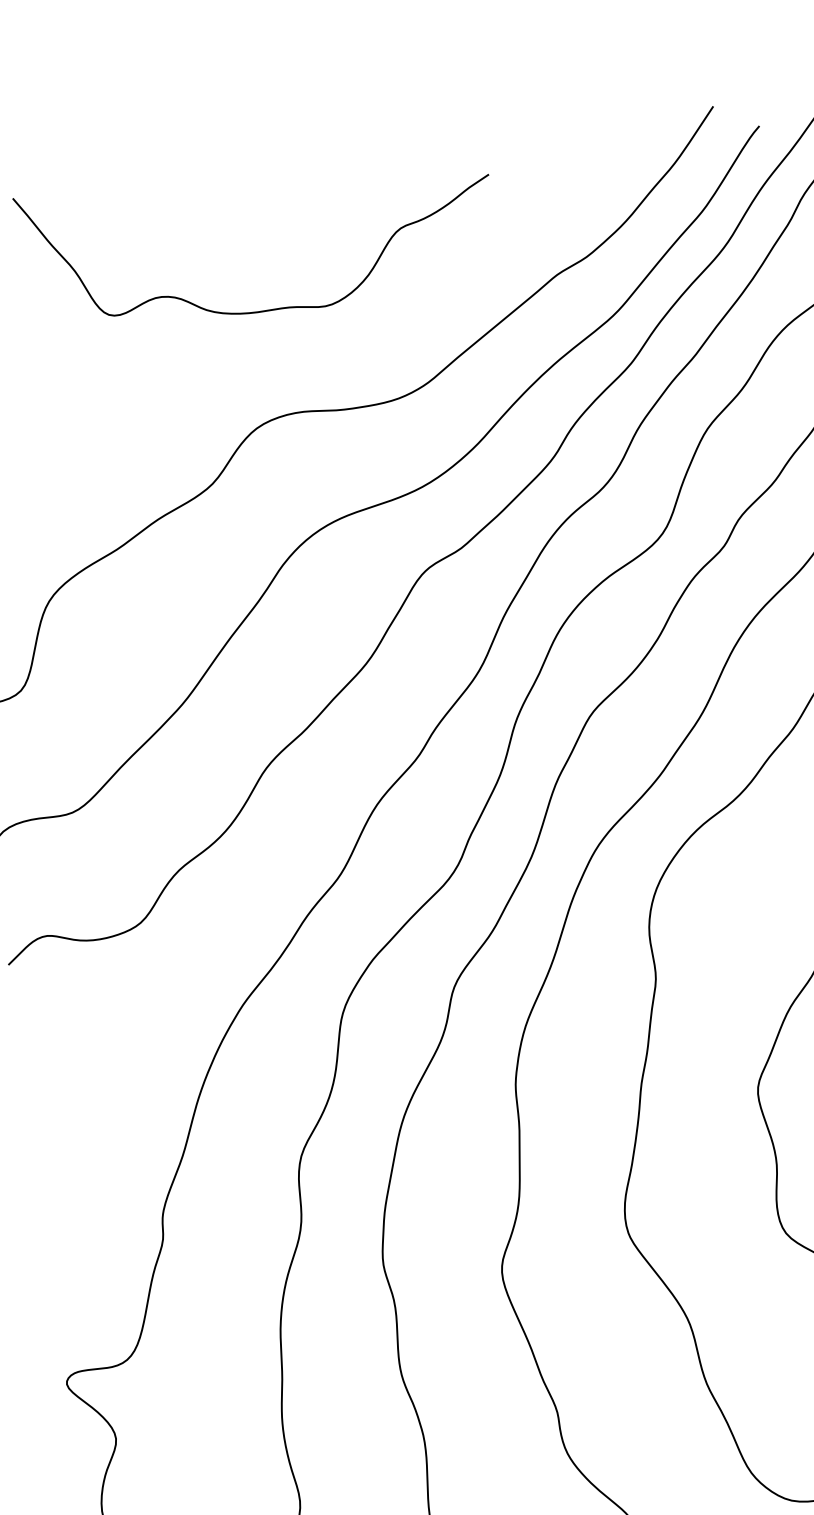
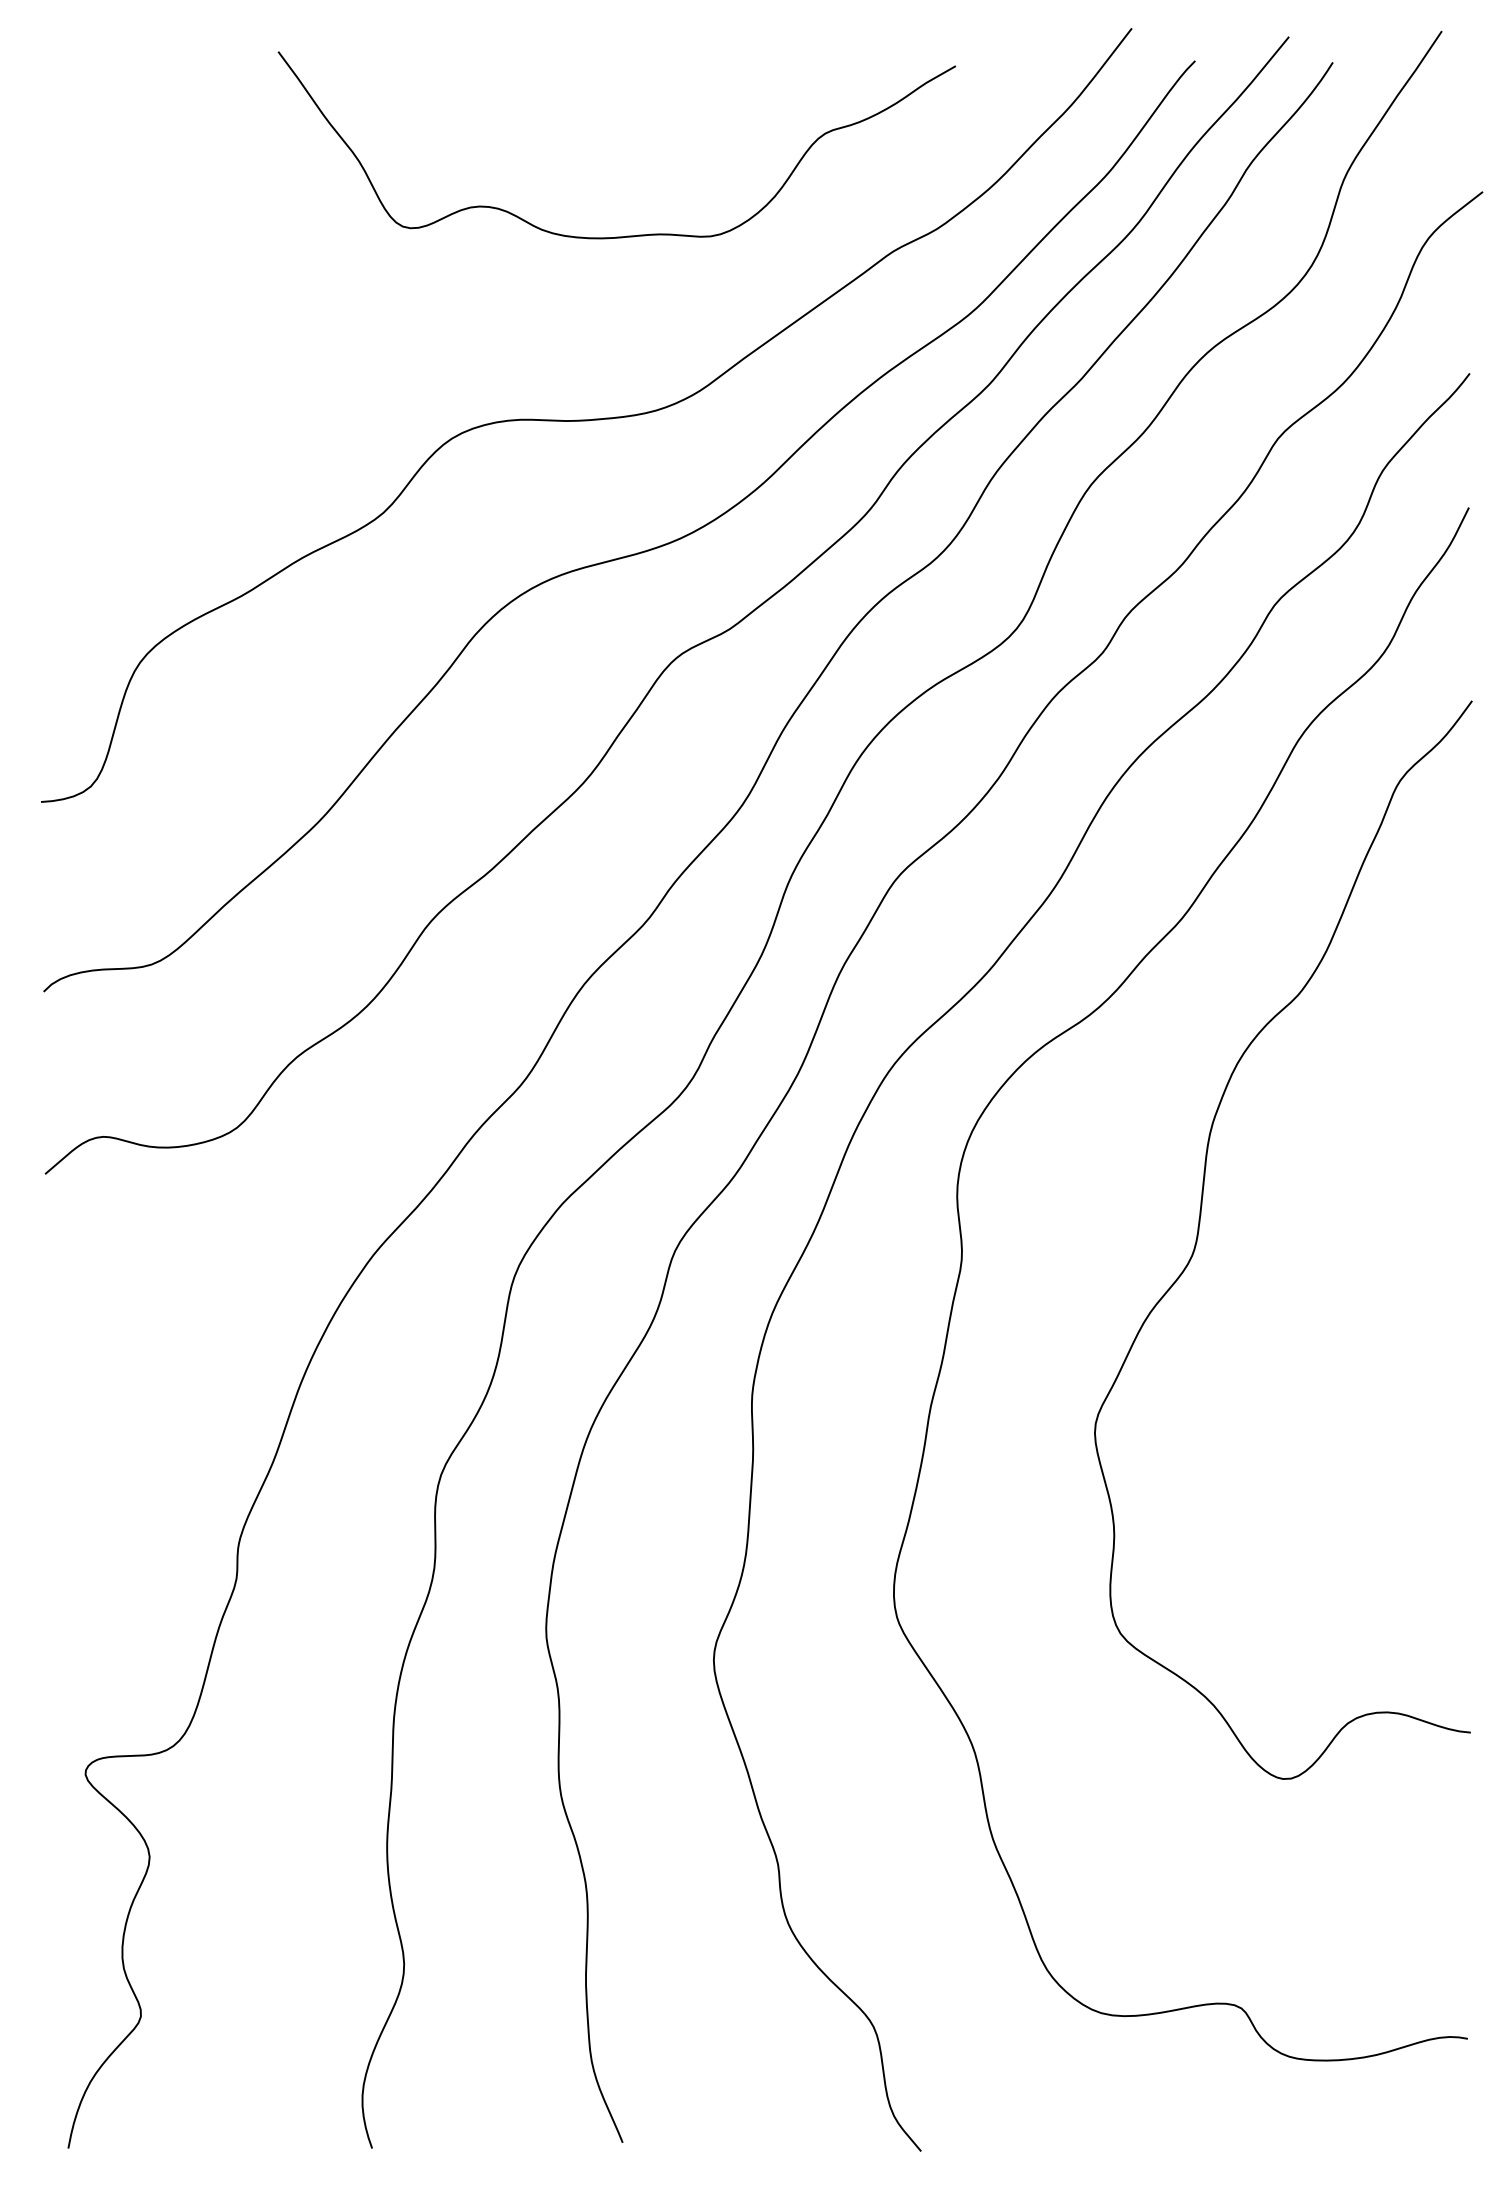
curve: (267, 309) -> (627, 235), moved

